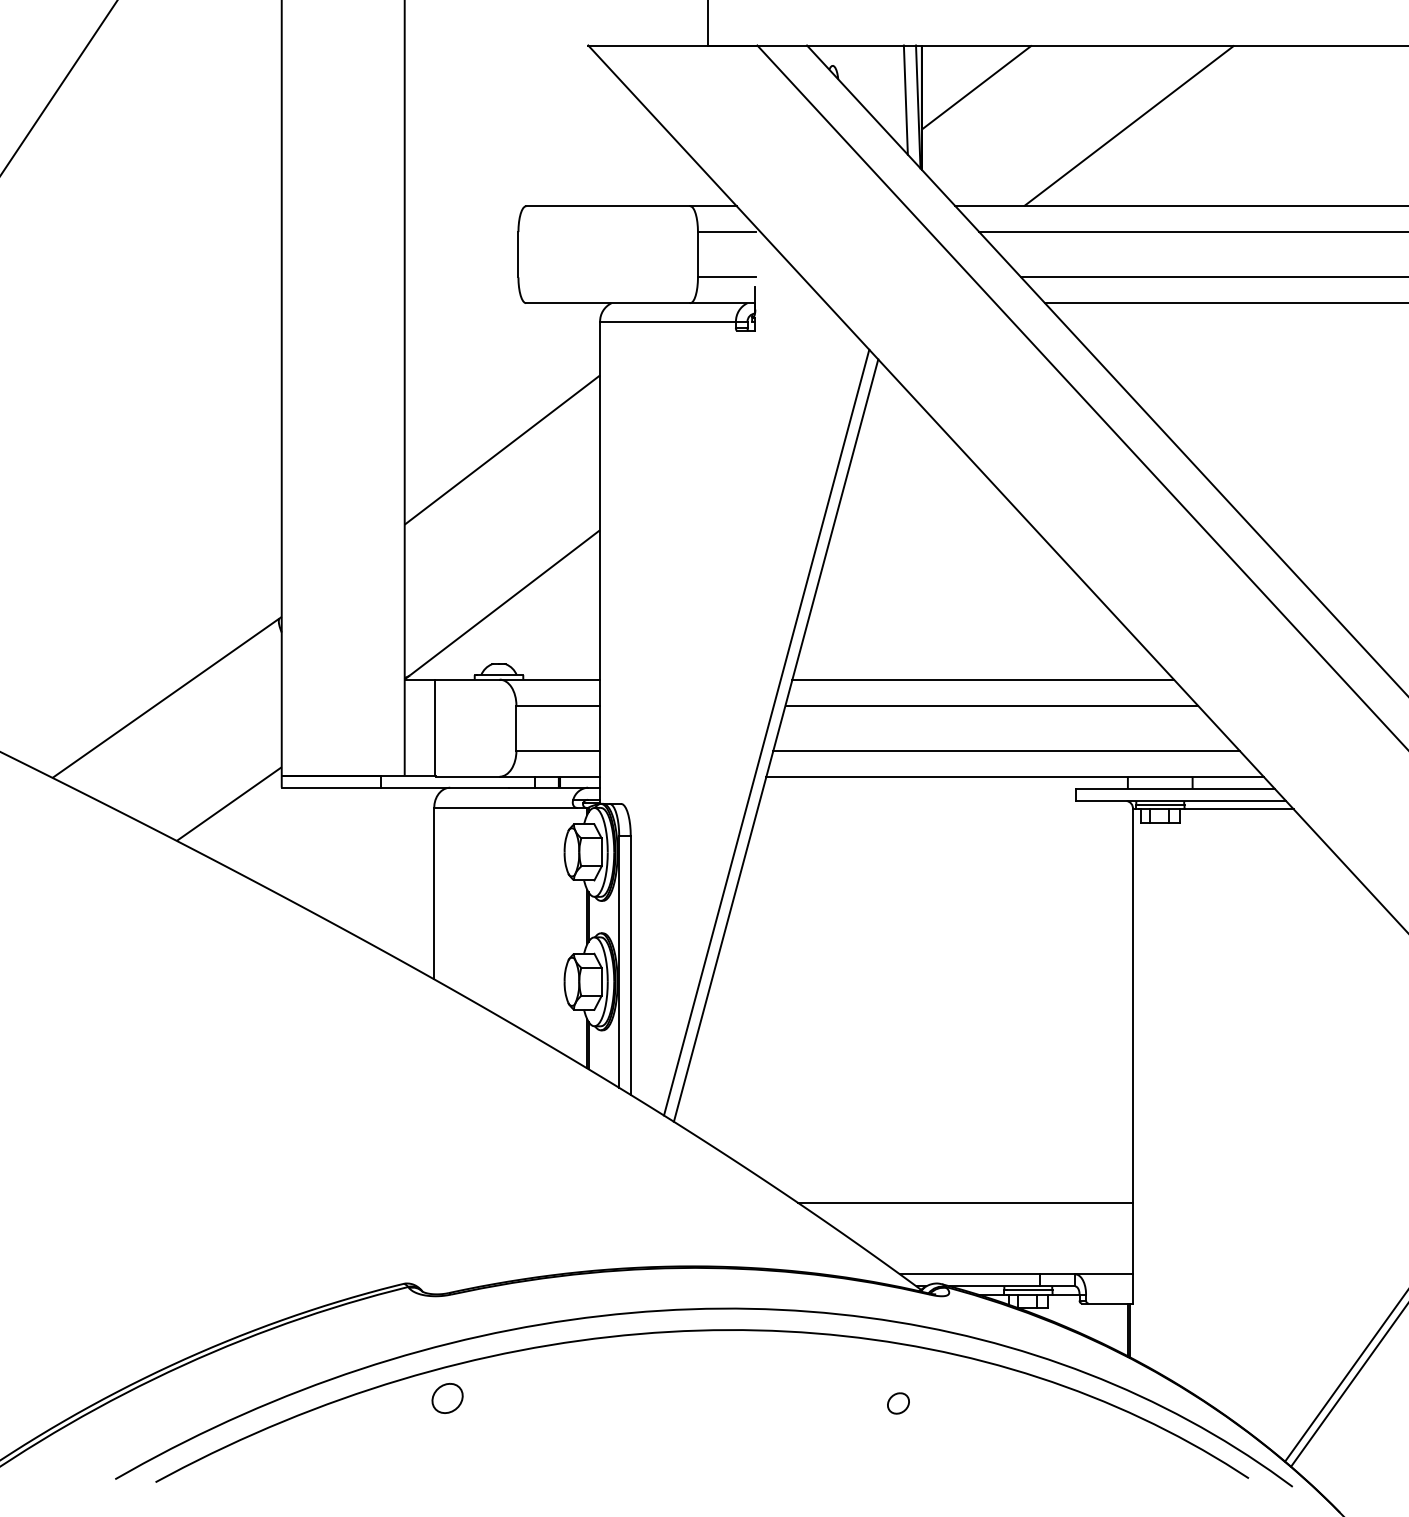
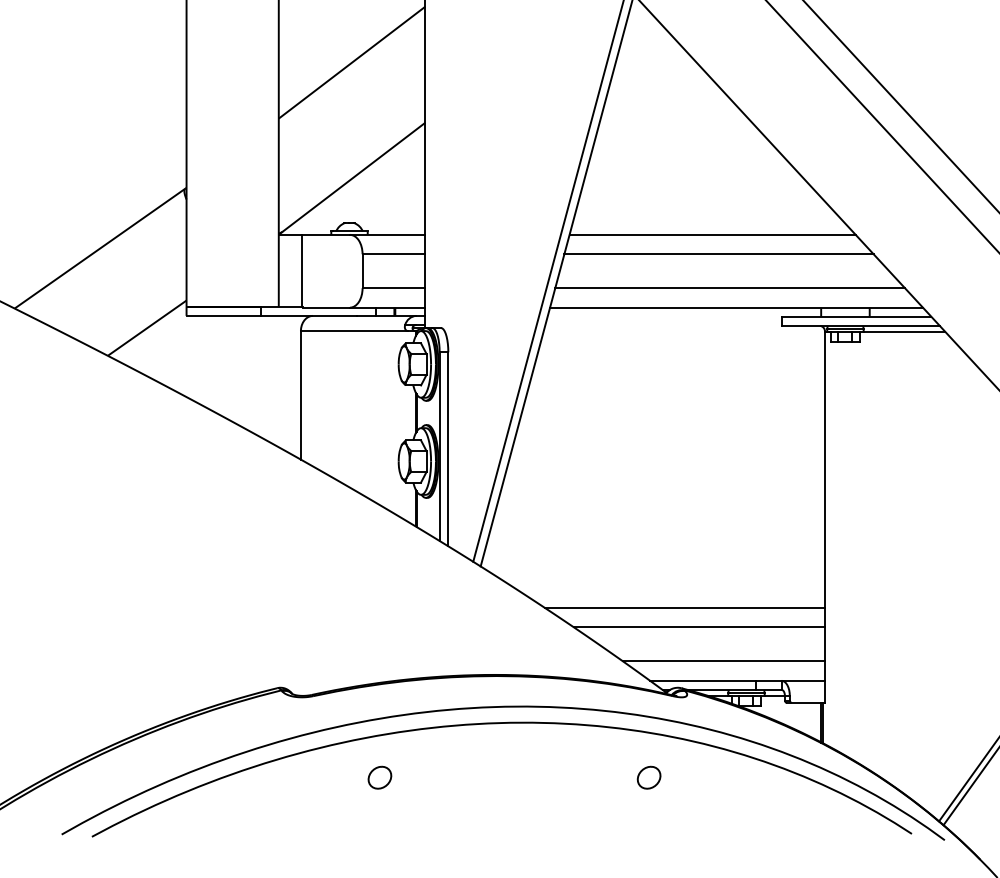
line: (945, 1177) -> (684, 608), added
line: (997, 1248) -> (723, 661), added
part: (447, 1398) -> (379, 777), moved
part: (898, 1403) -> (649, 777), size x1.43

